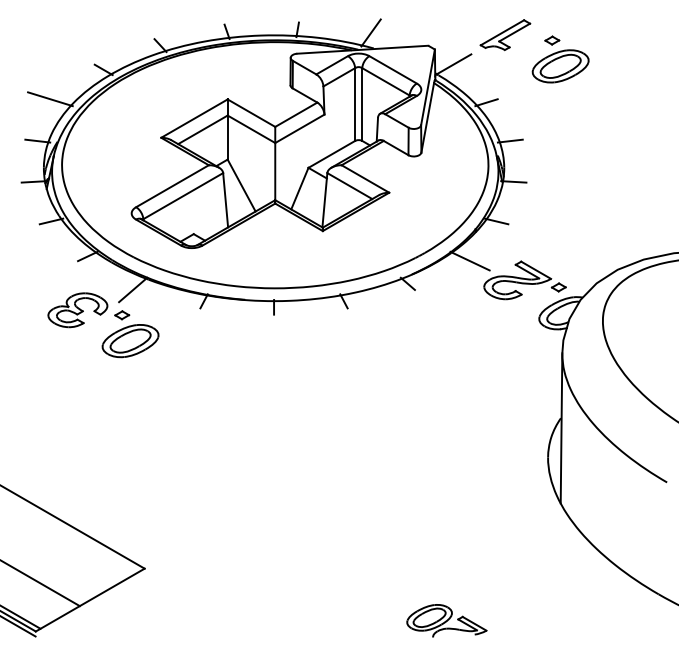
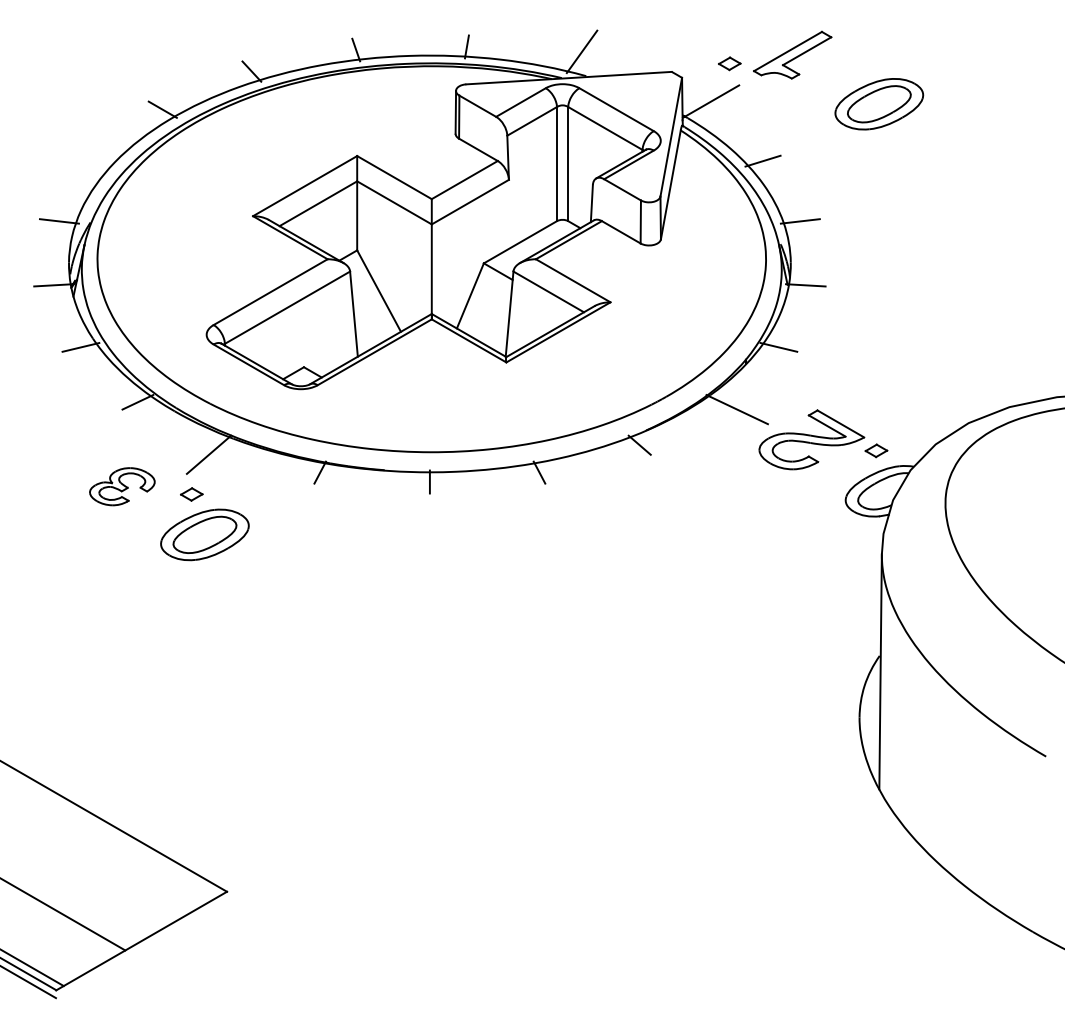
part: (552, 40) -> (730, 63), moved
line: (50, 99) -> (79, 156), removed
part: (77, 310) -> (121, 486), size x0.7
part: (446, 620) -> (700, 973), removed

